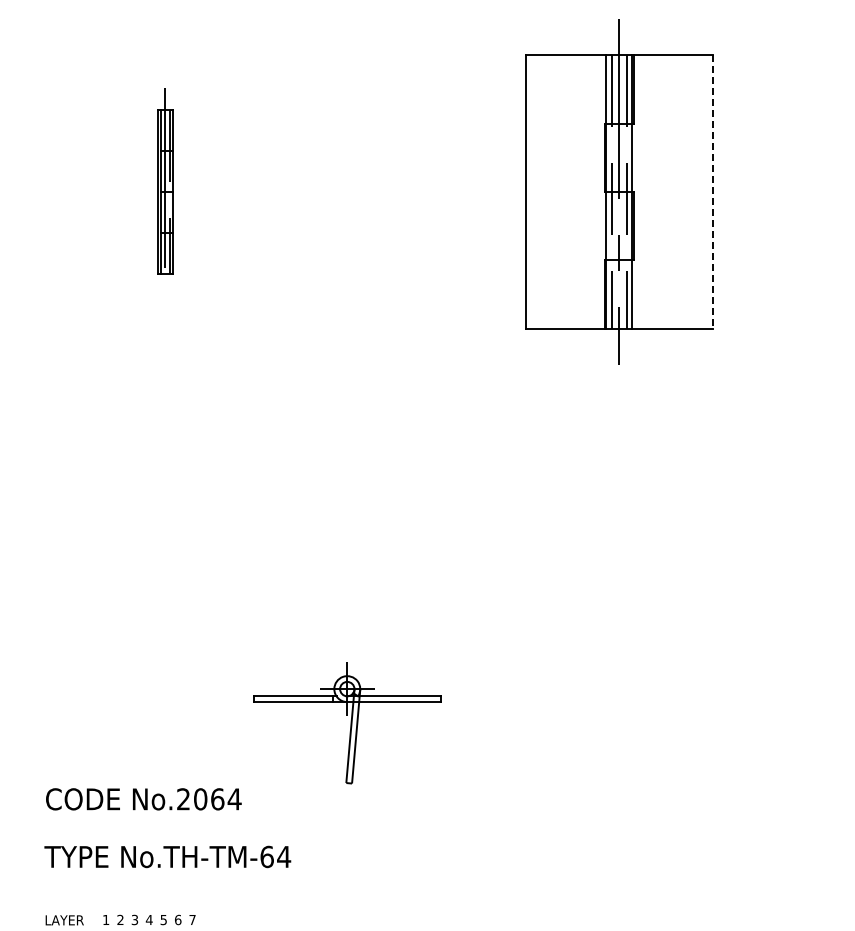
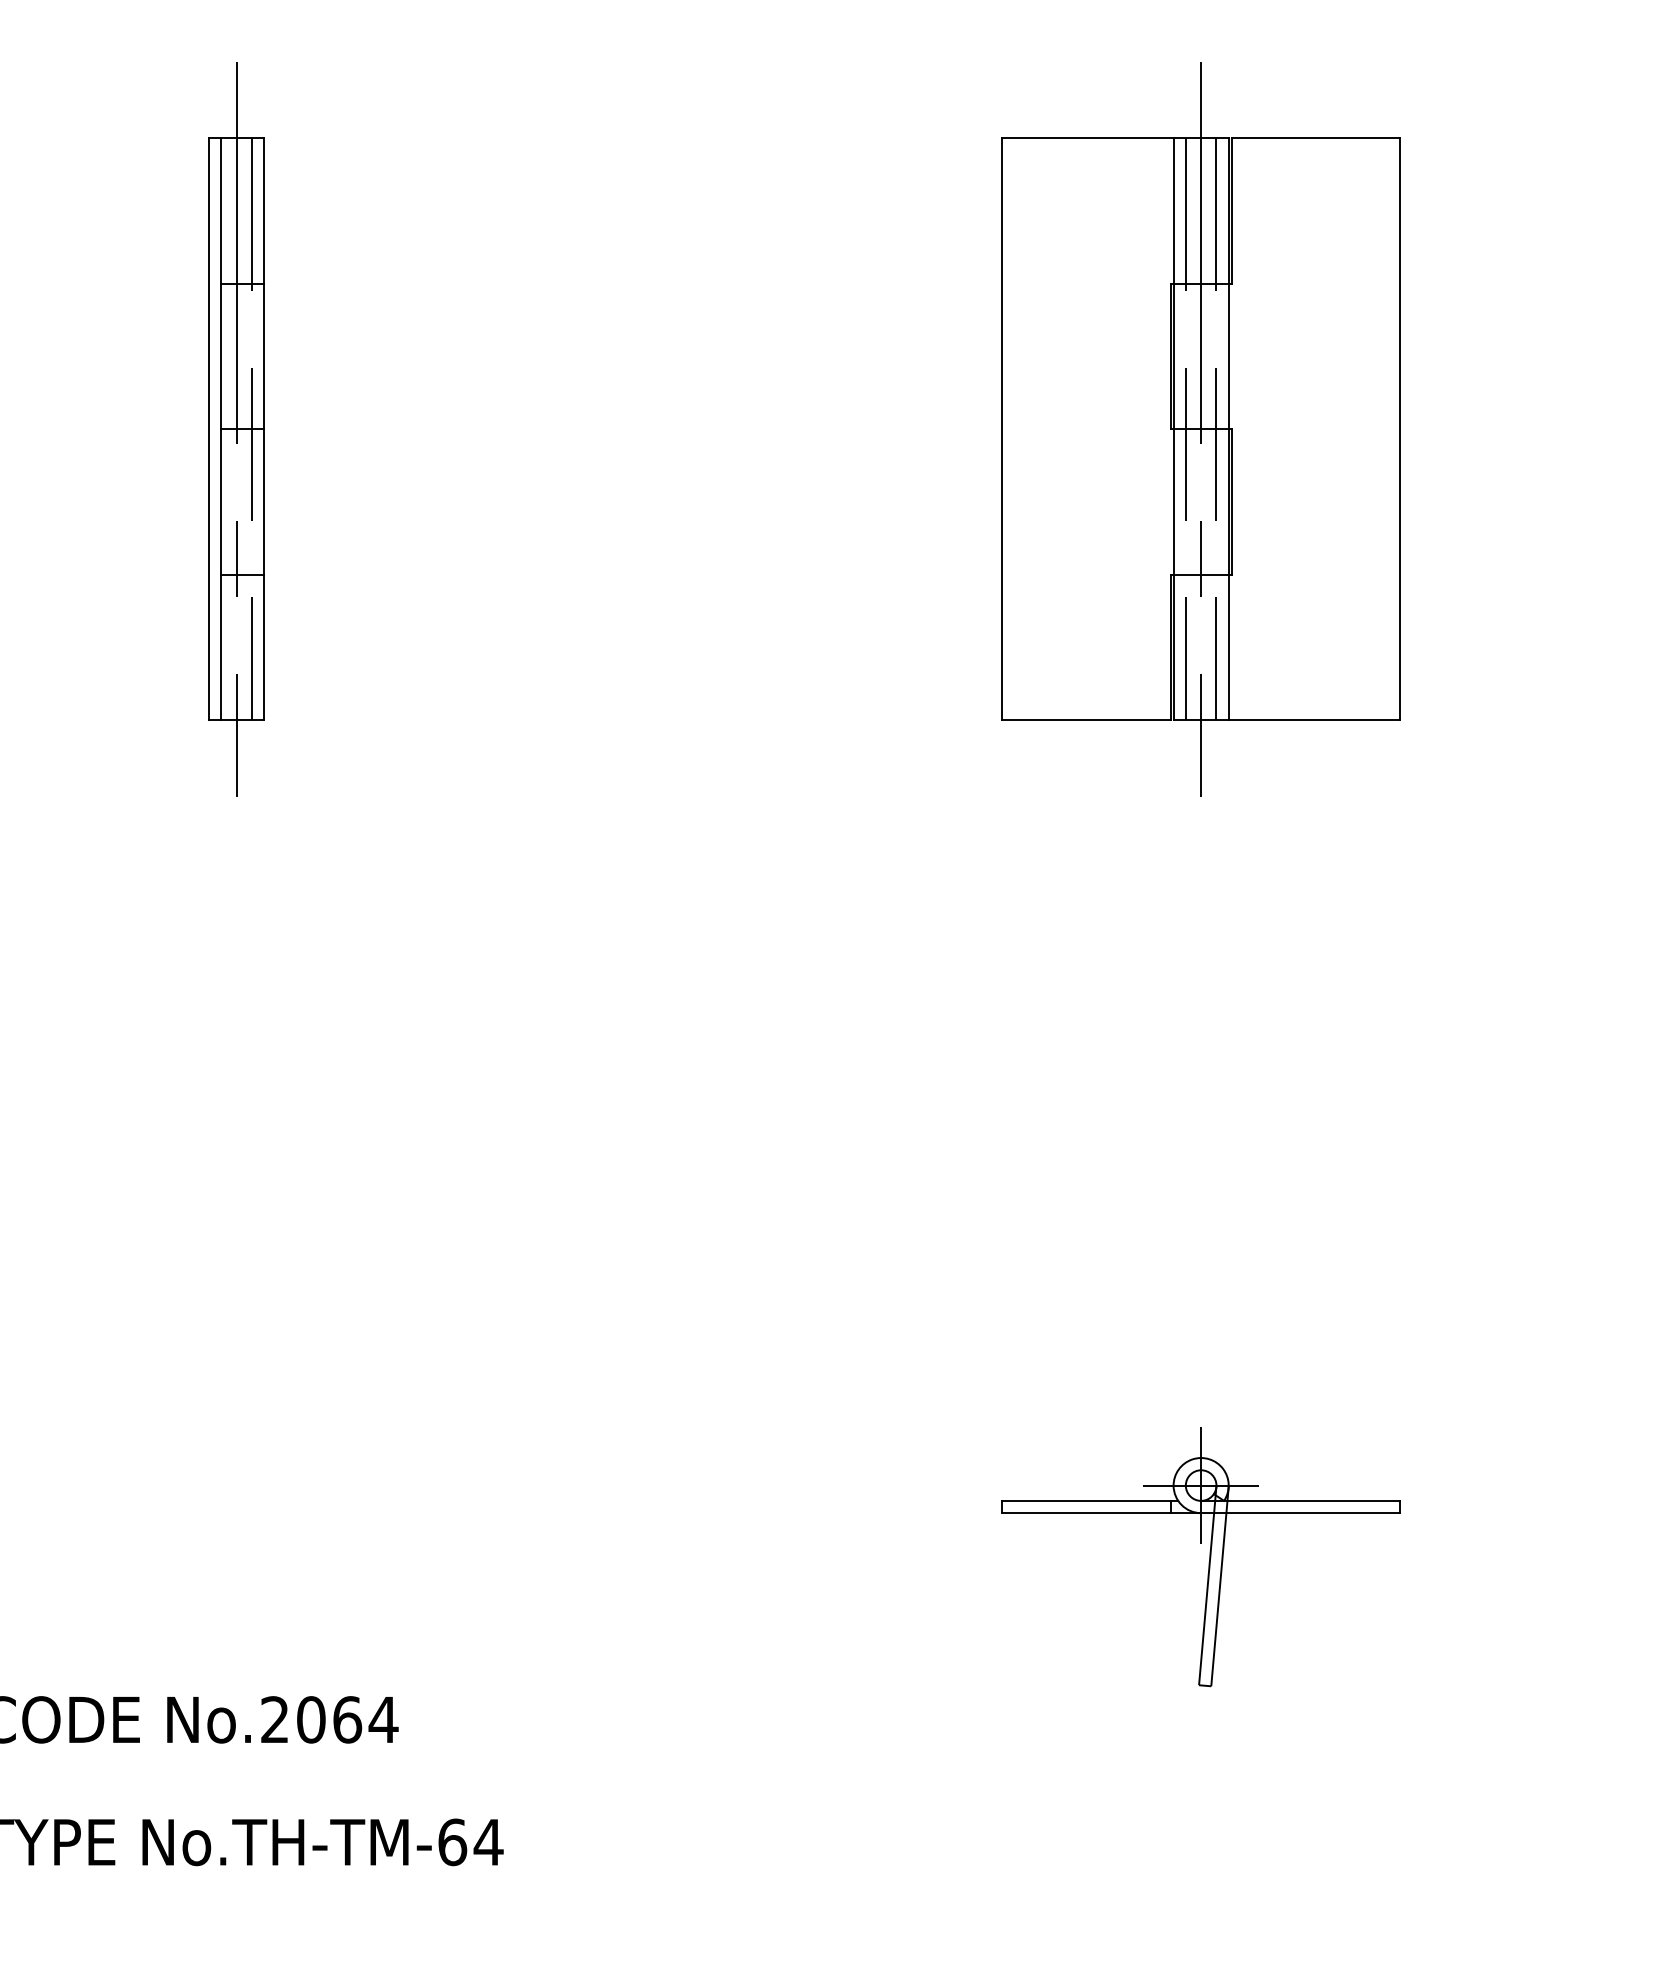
part: (165, 191) -> (236, 427), size x1.67
line: (712, 192) -> (1399, 429), dashed -> solid
part: (347, 723) -> (1201, 1558), moved

